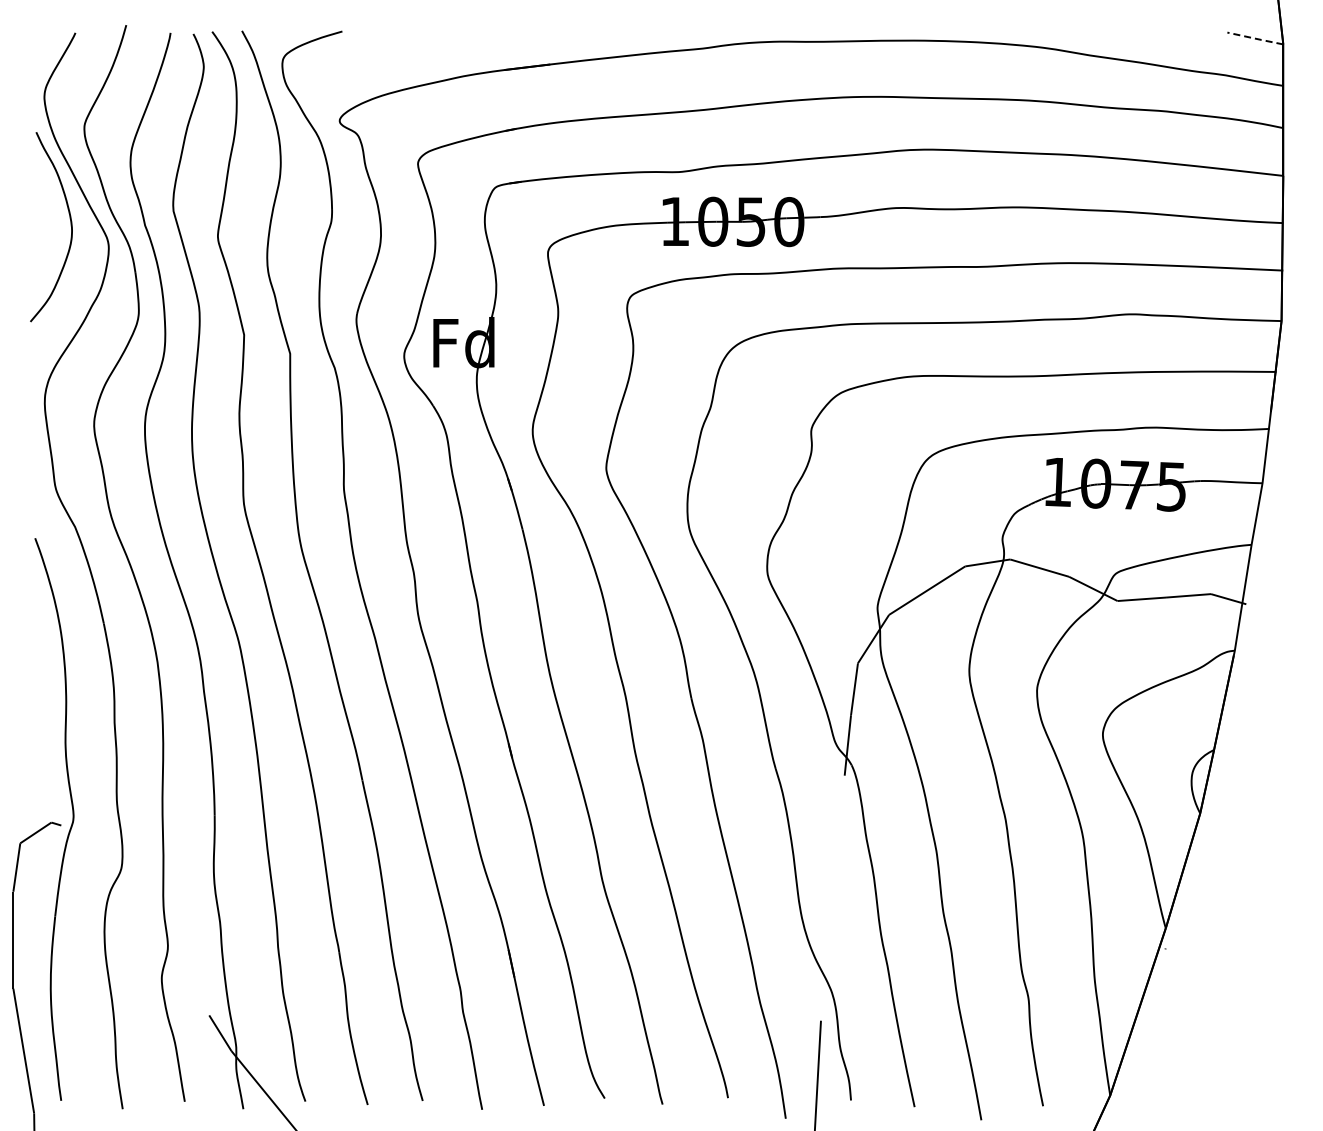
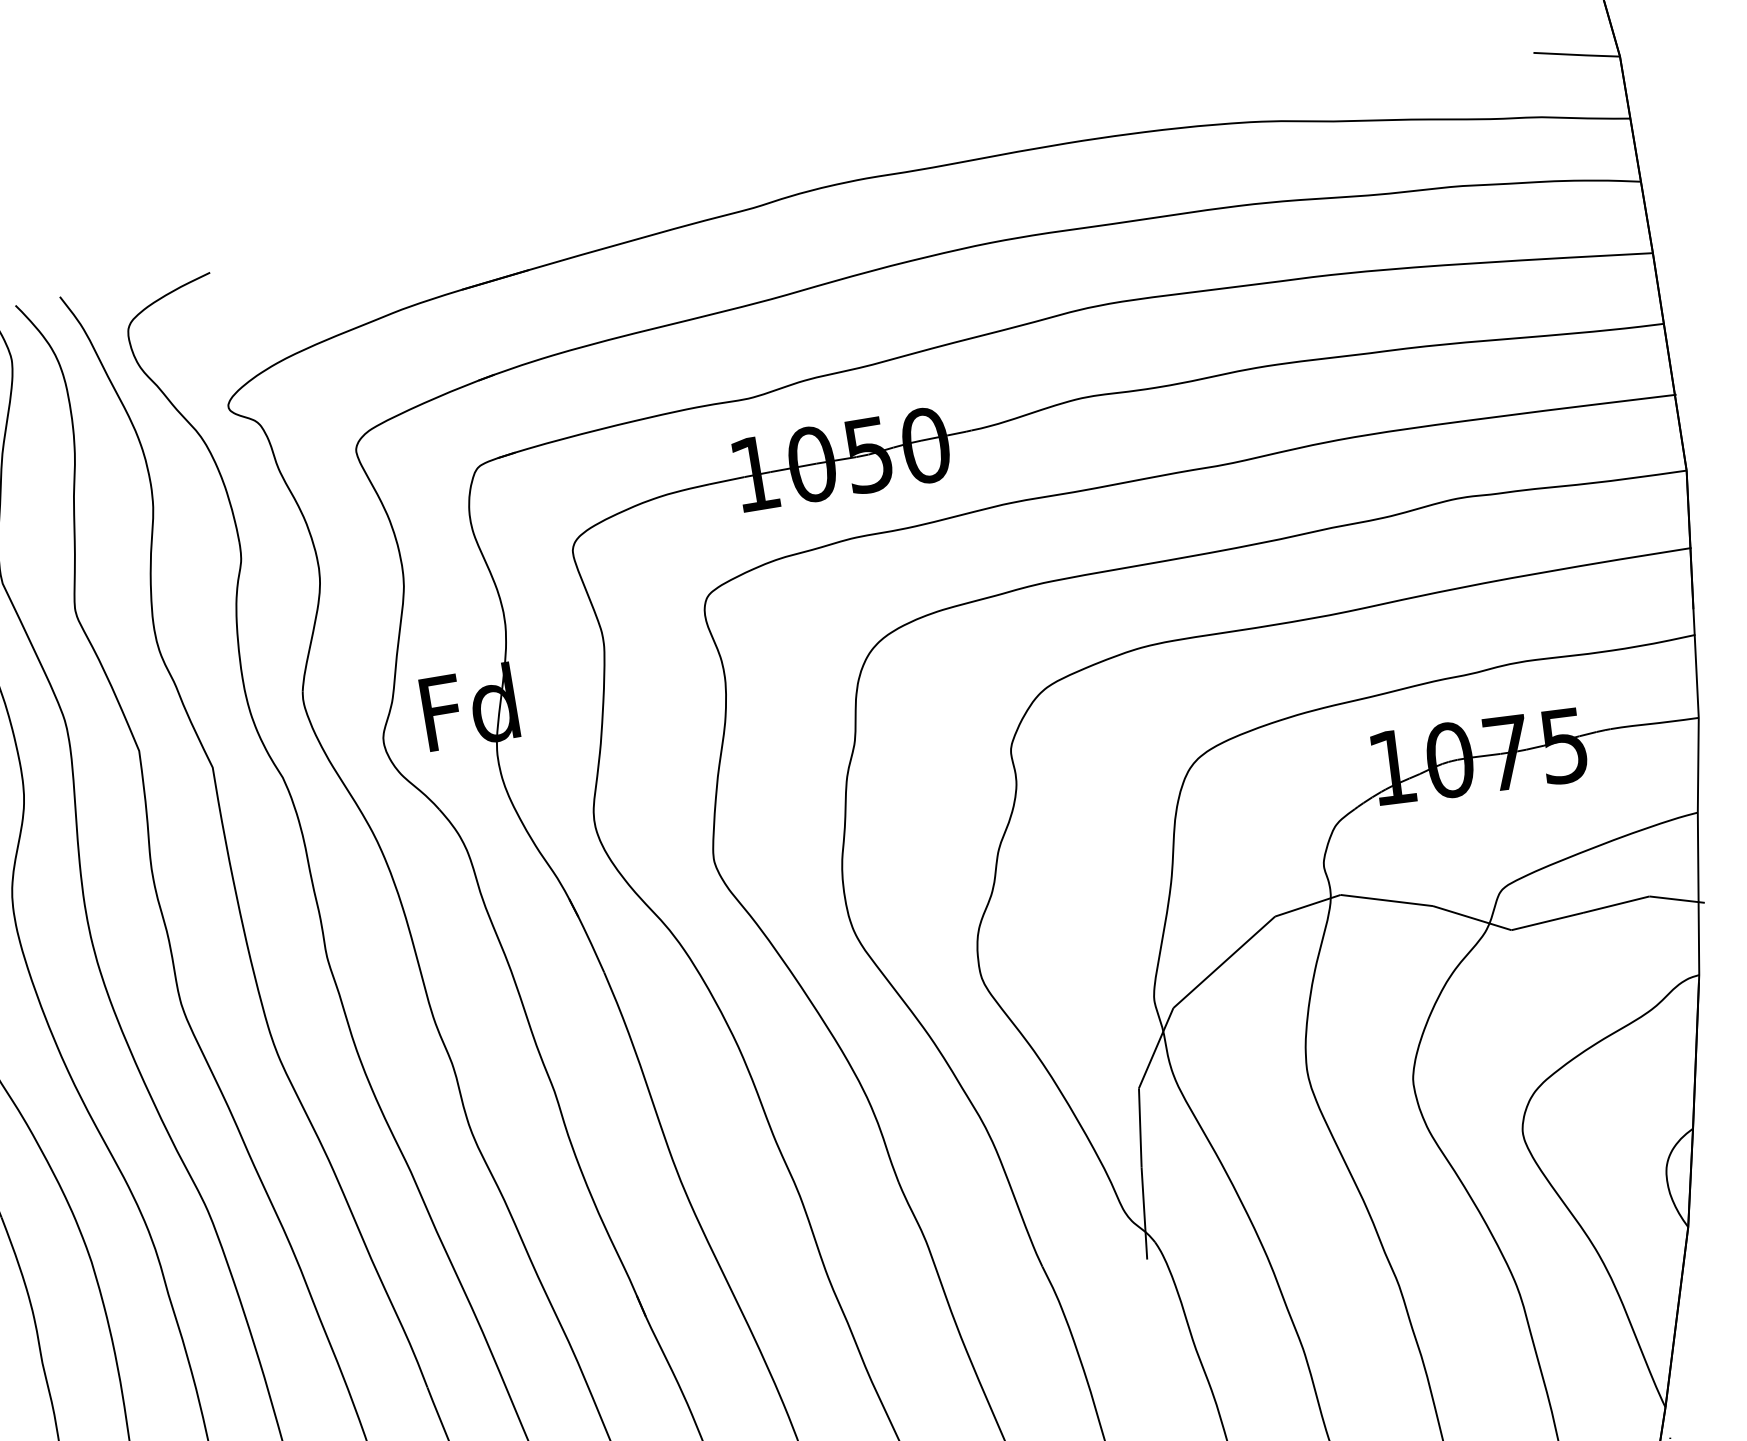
line: (1255, 38) -> (1576, 54), dashed -> solid

